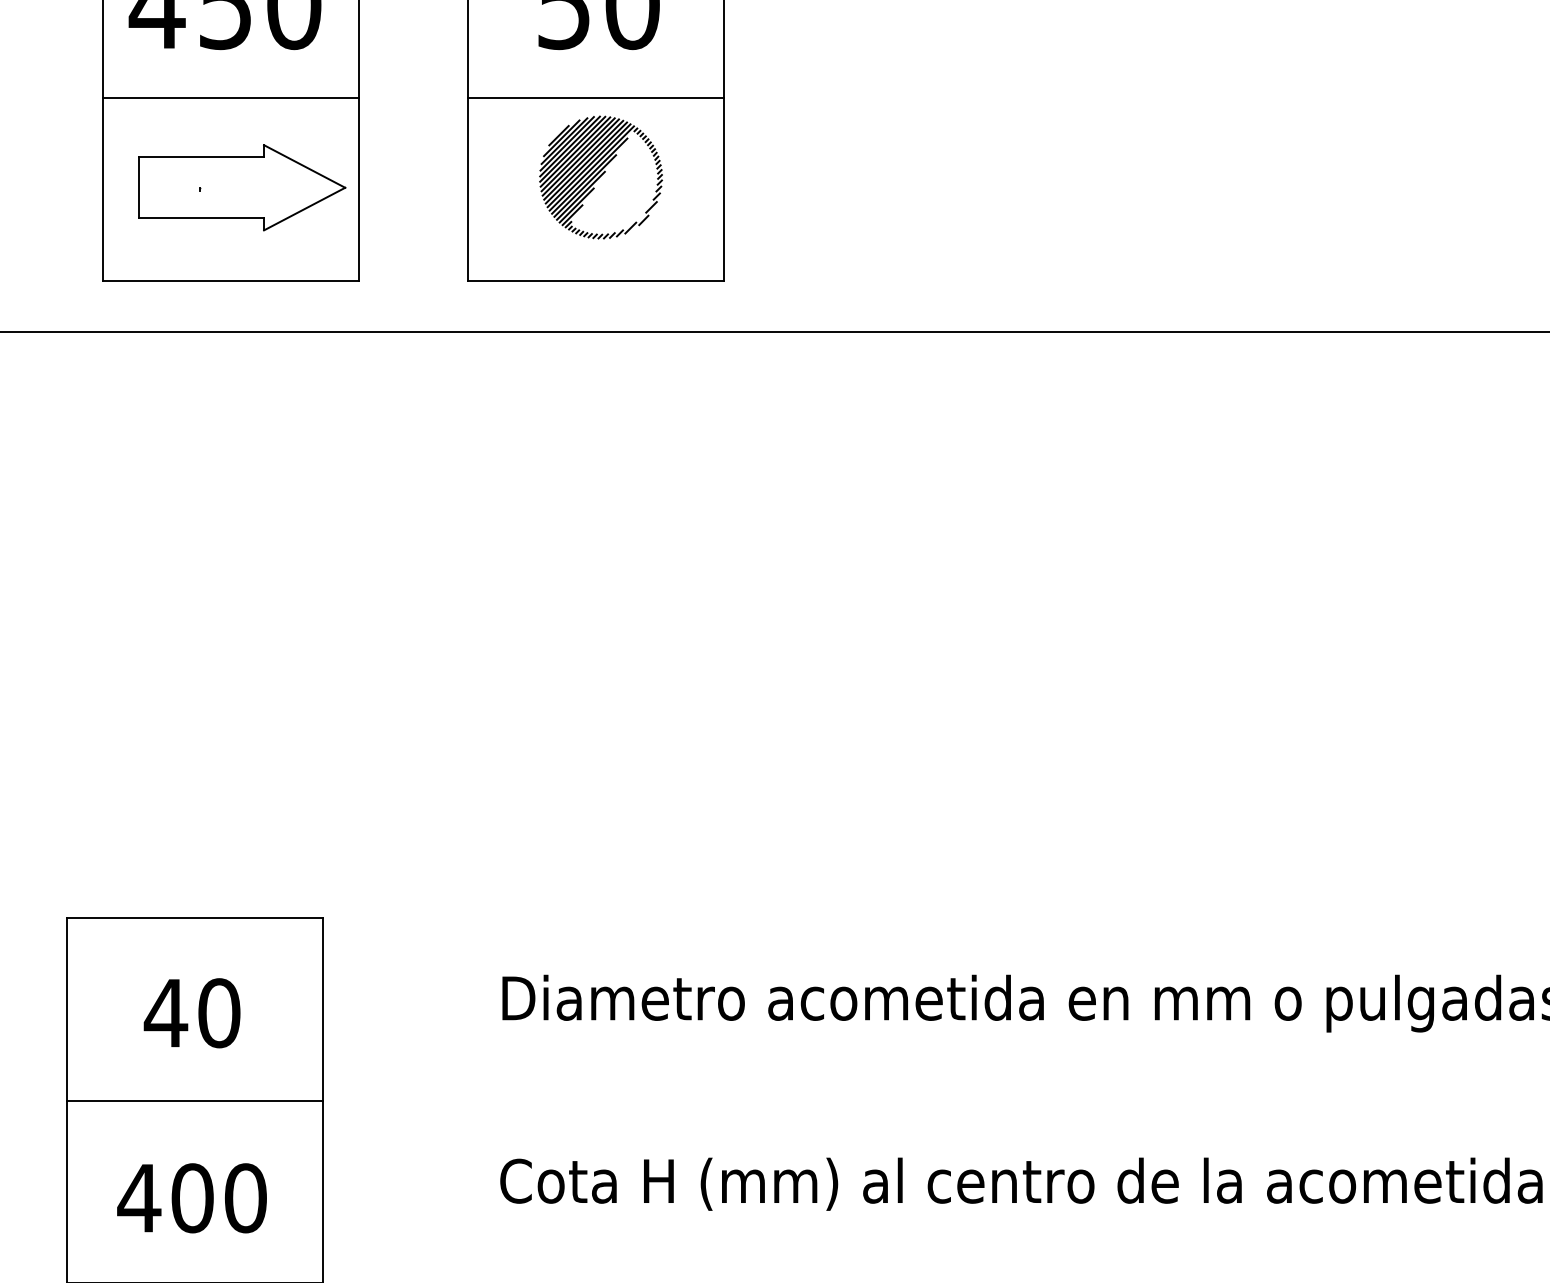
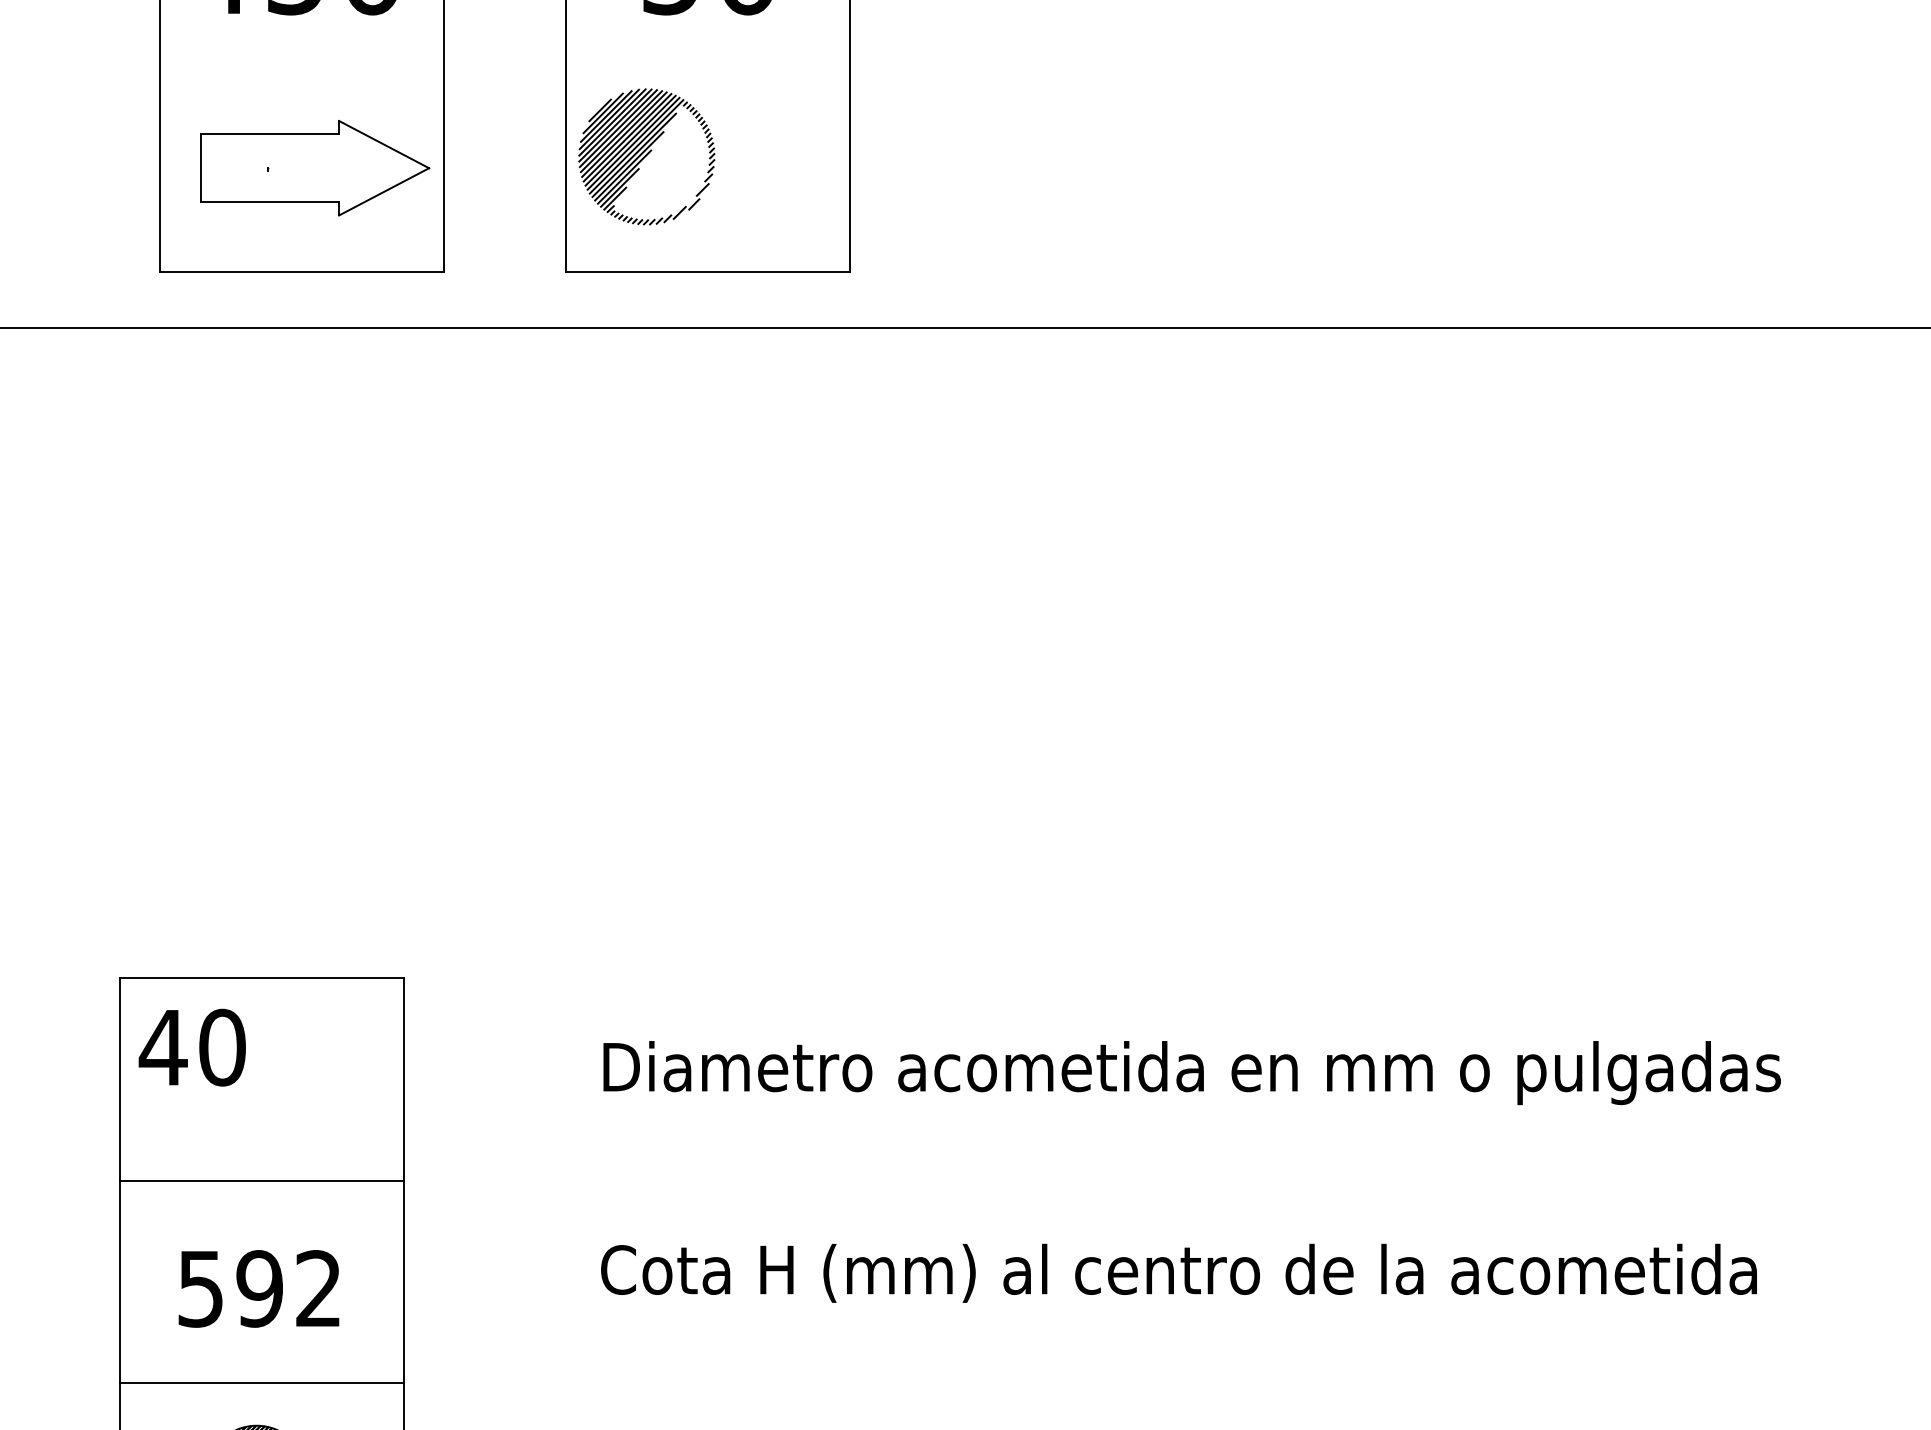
line: (230, 97) -> (301, 68), removed
line: (596, 97) -> (707, 68), removed
part: (600, 177) -> (646, 156), moved
text: (191, 1013) -> (191, 1047), moved
text: (192, 1197) -> (259, 1288), 400 -> 592

